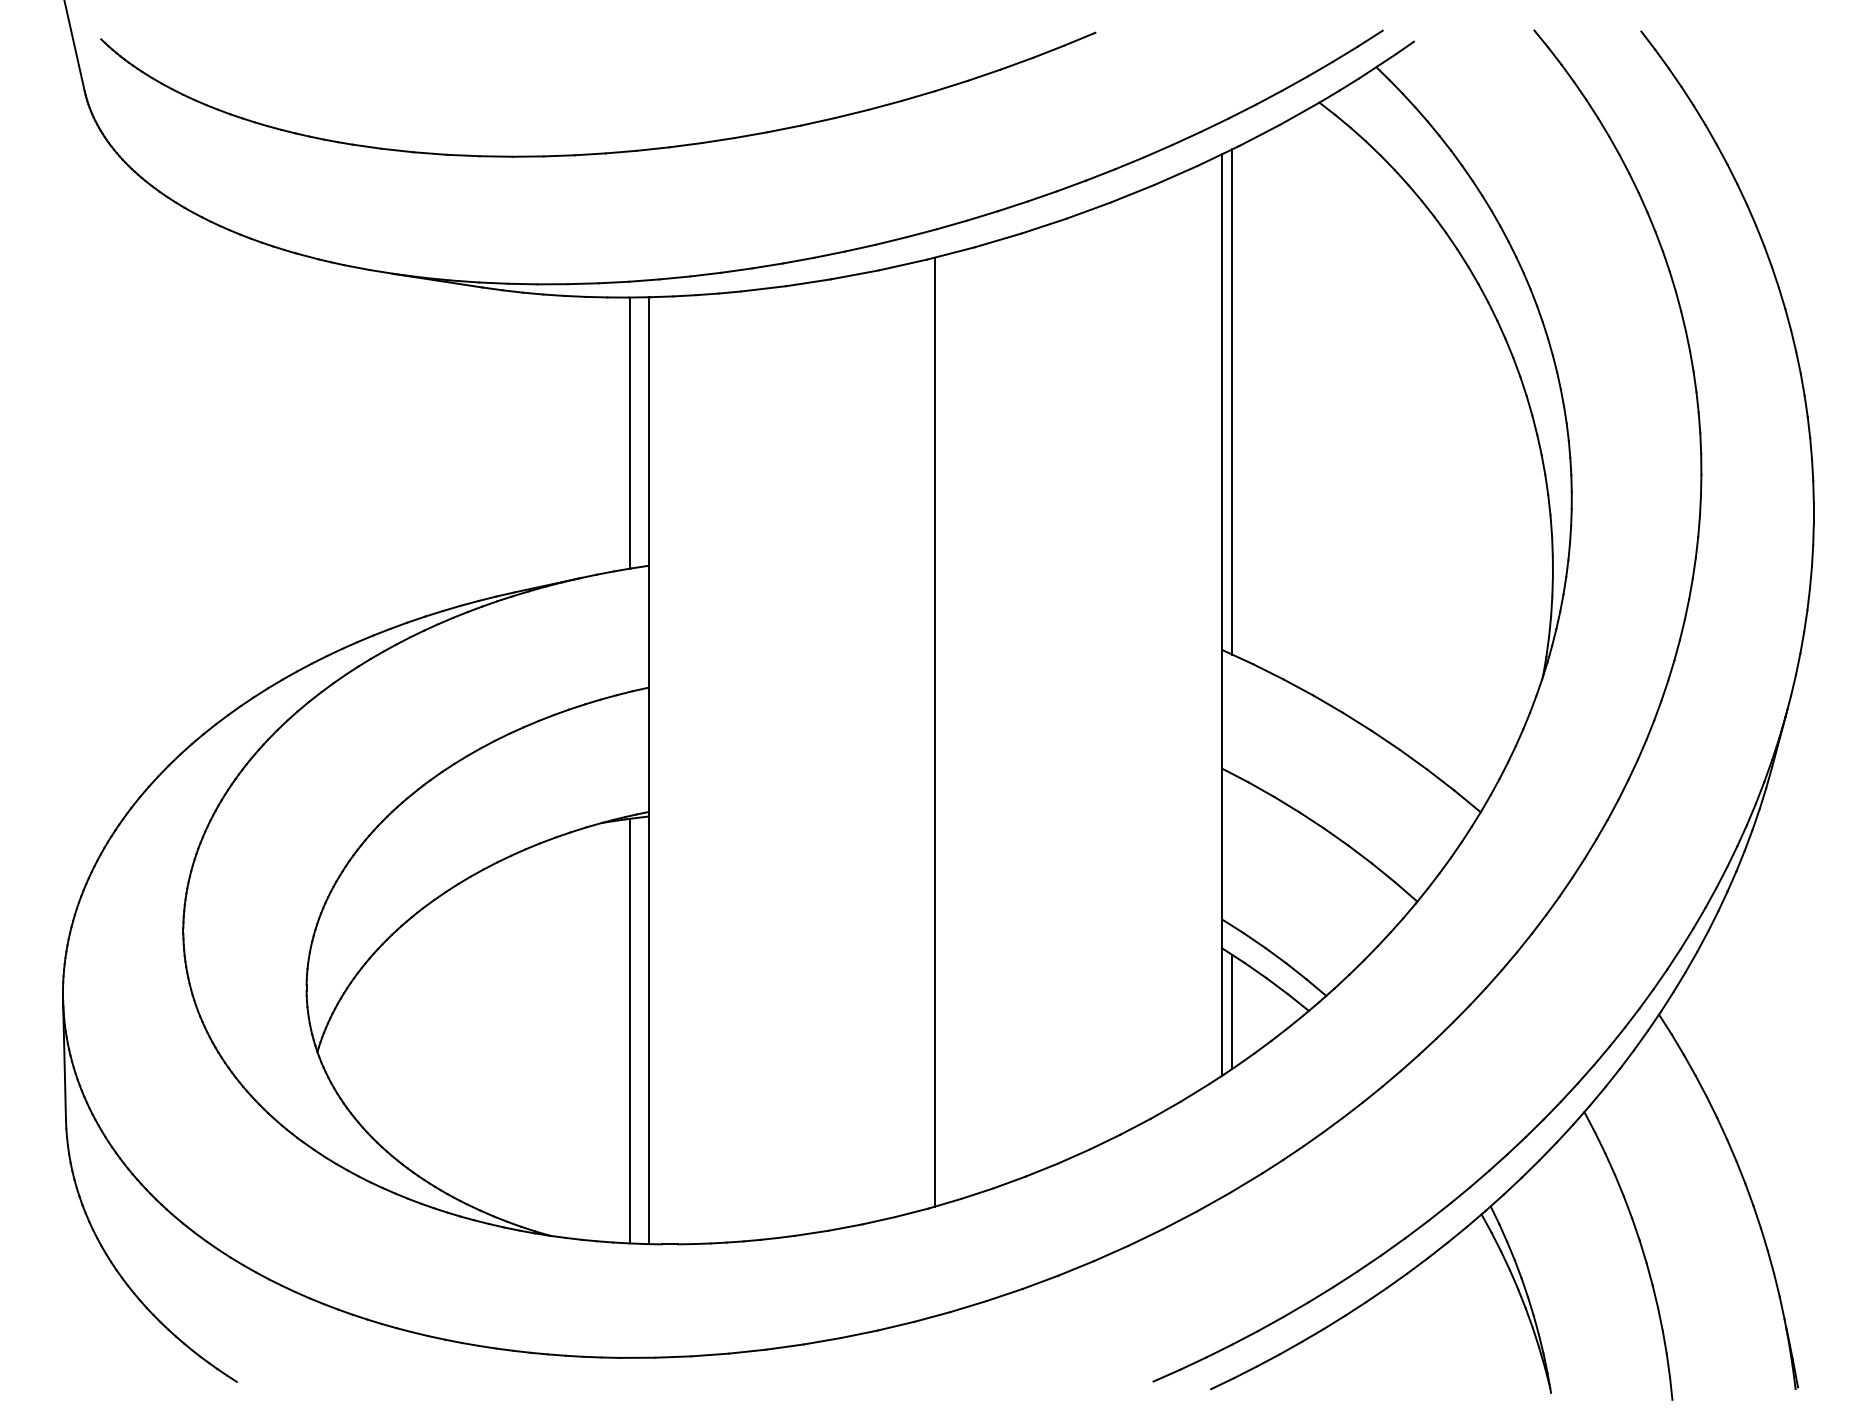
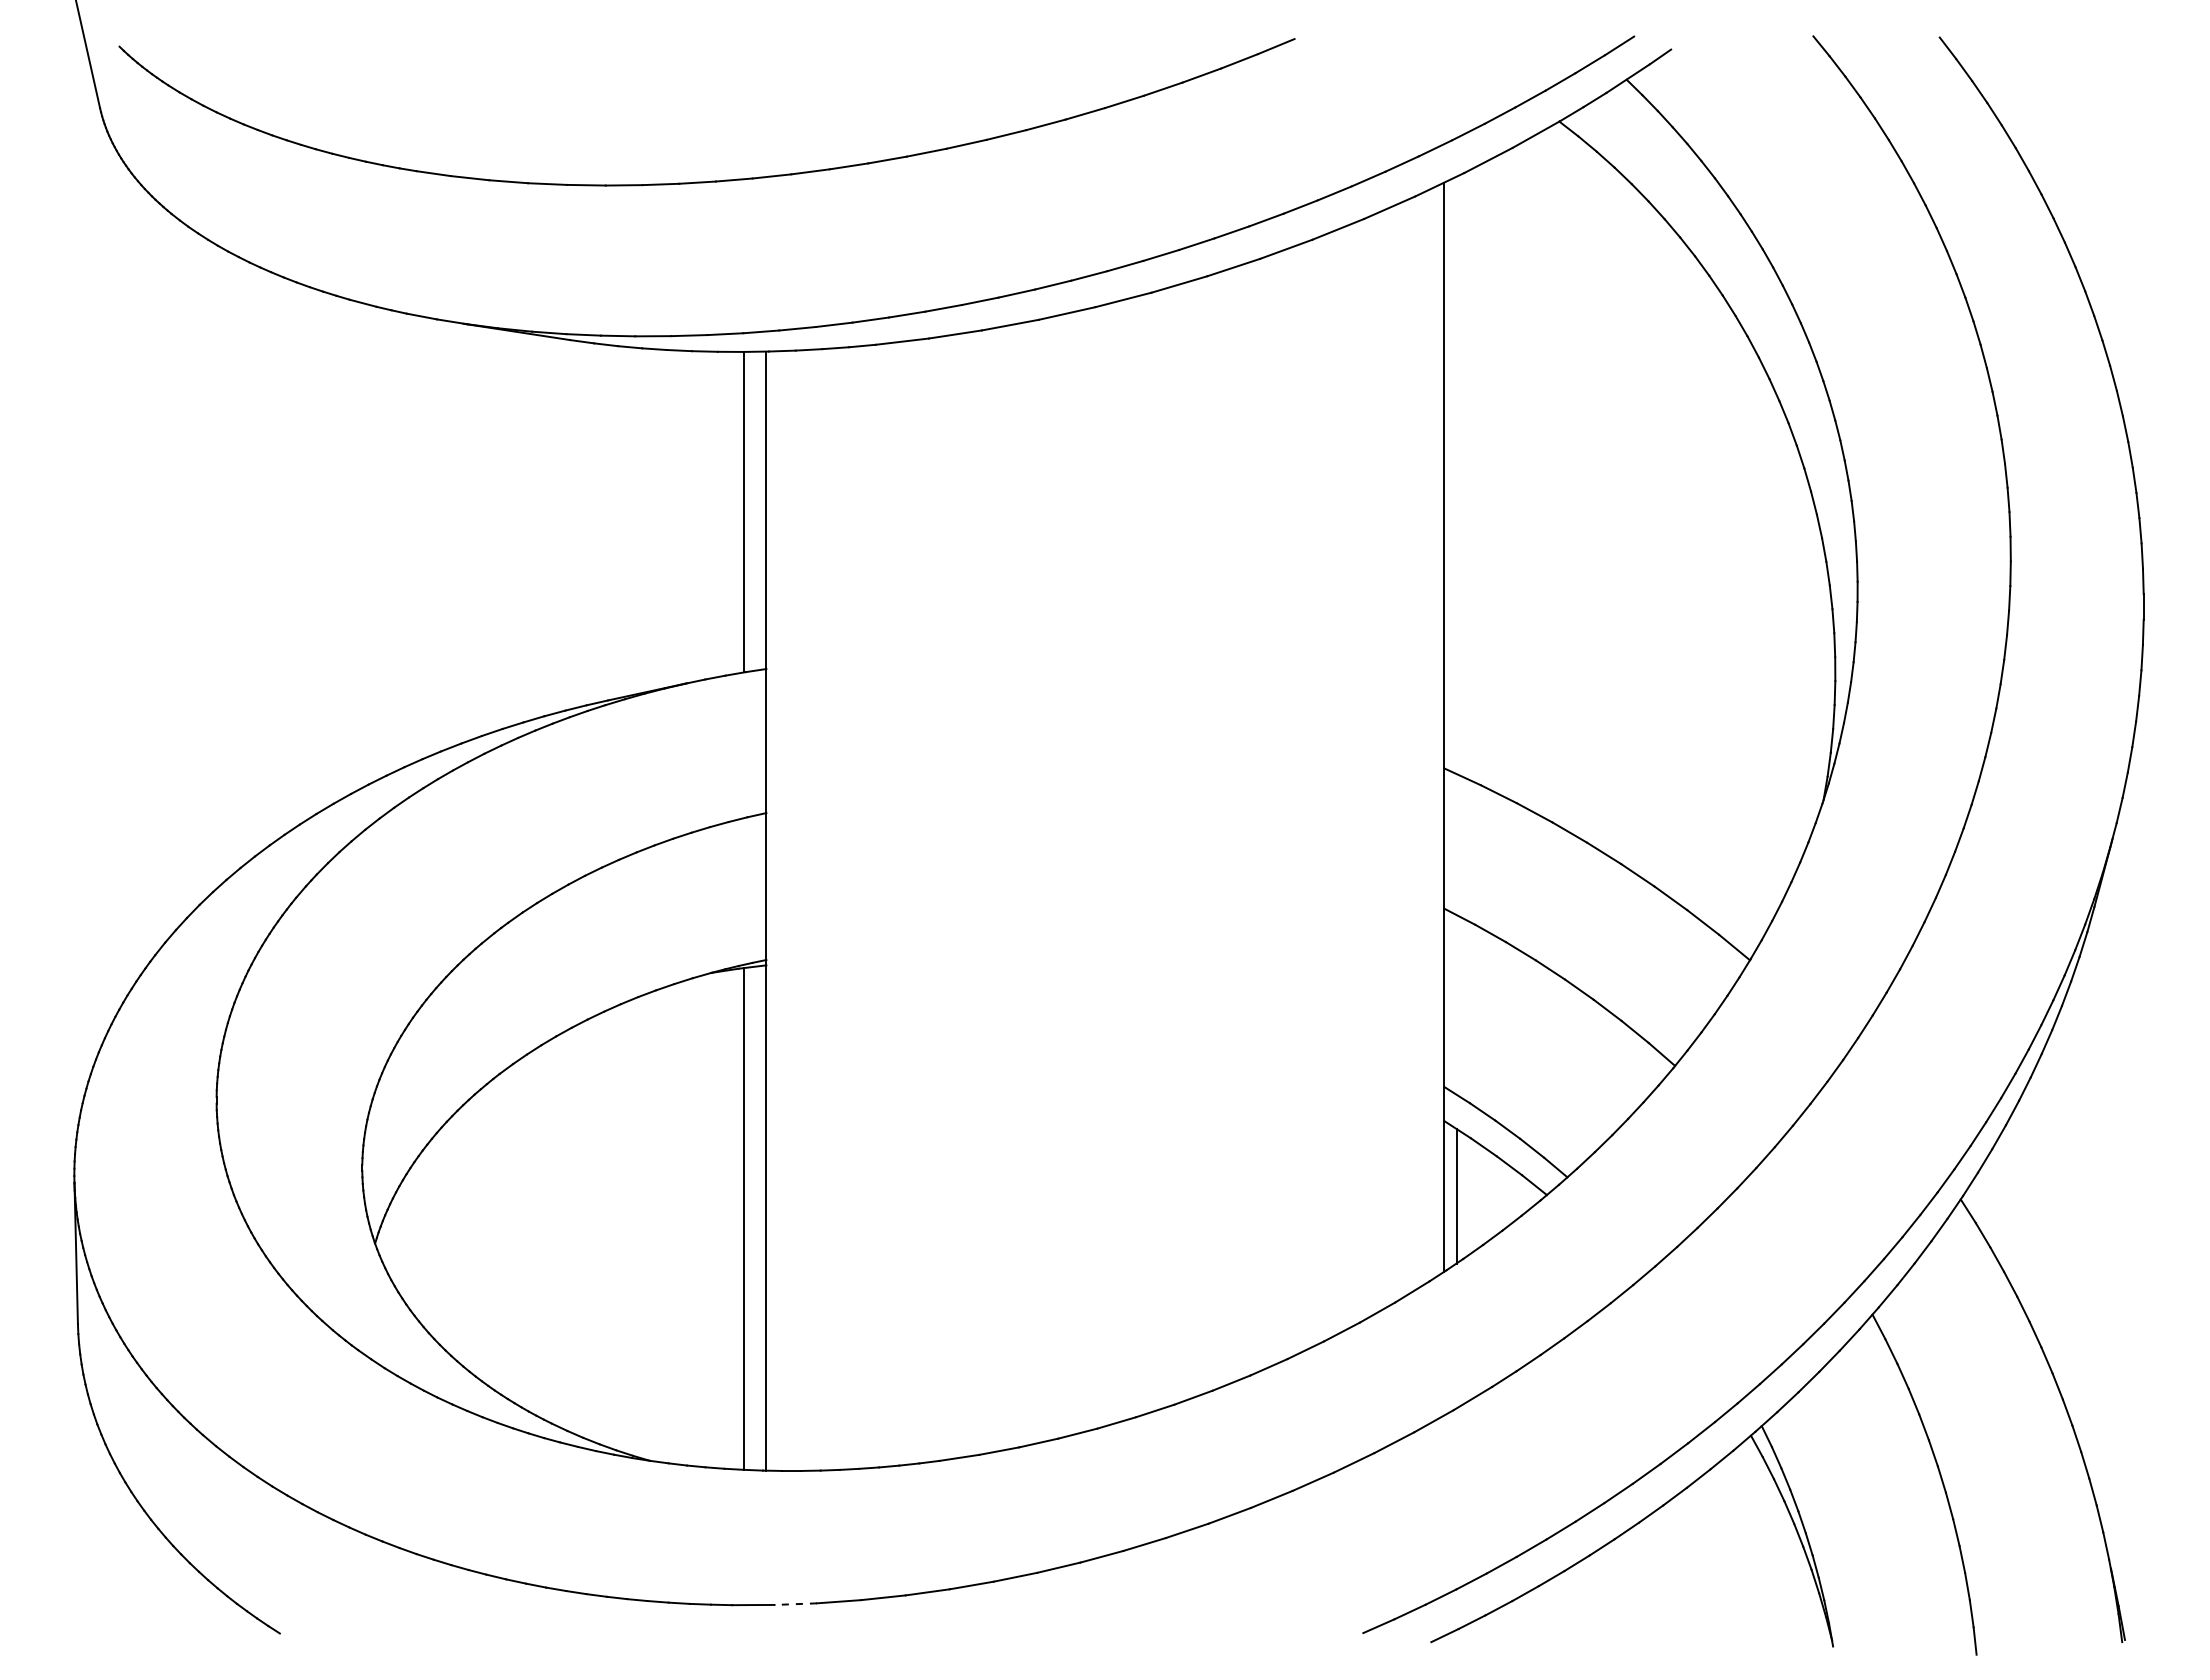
line: (1232, 401) -> (1456, 474), removed
line: (935, 732) -> (1105, 865), removed
line: (673, 1357) -> (795, 1604), solid -> dashed

